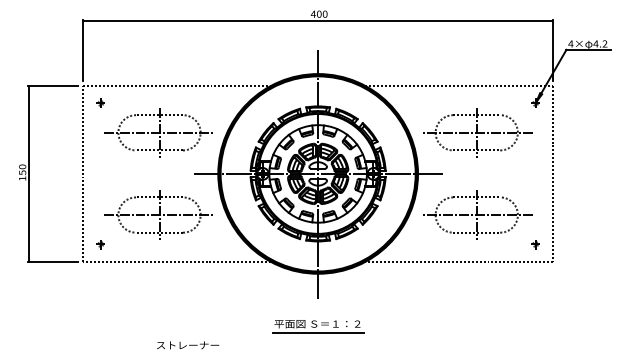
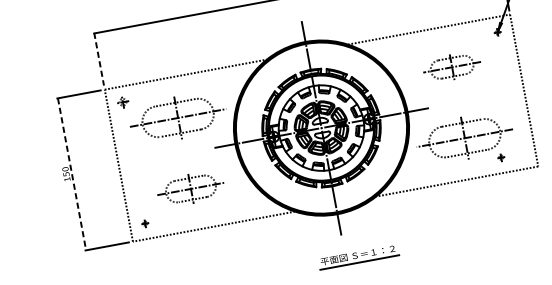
line: (83, 50) -> (99, 59), solid -> dashed
part: (100, 102) -> (122, 101), size x1.6
part: (477, 132) -> (452, 66), size x0.6
line: (28, 174) -> (71, 174), solid -> dashed
part: (158, 214) -> (190, 188), size x0.7
part: (535, 244) -> (501, 157), moved
part: (318, 326) -> (359, 257), moved

